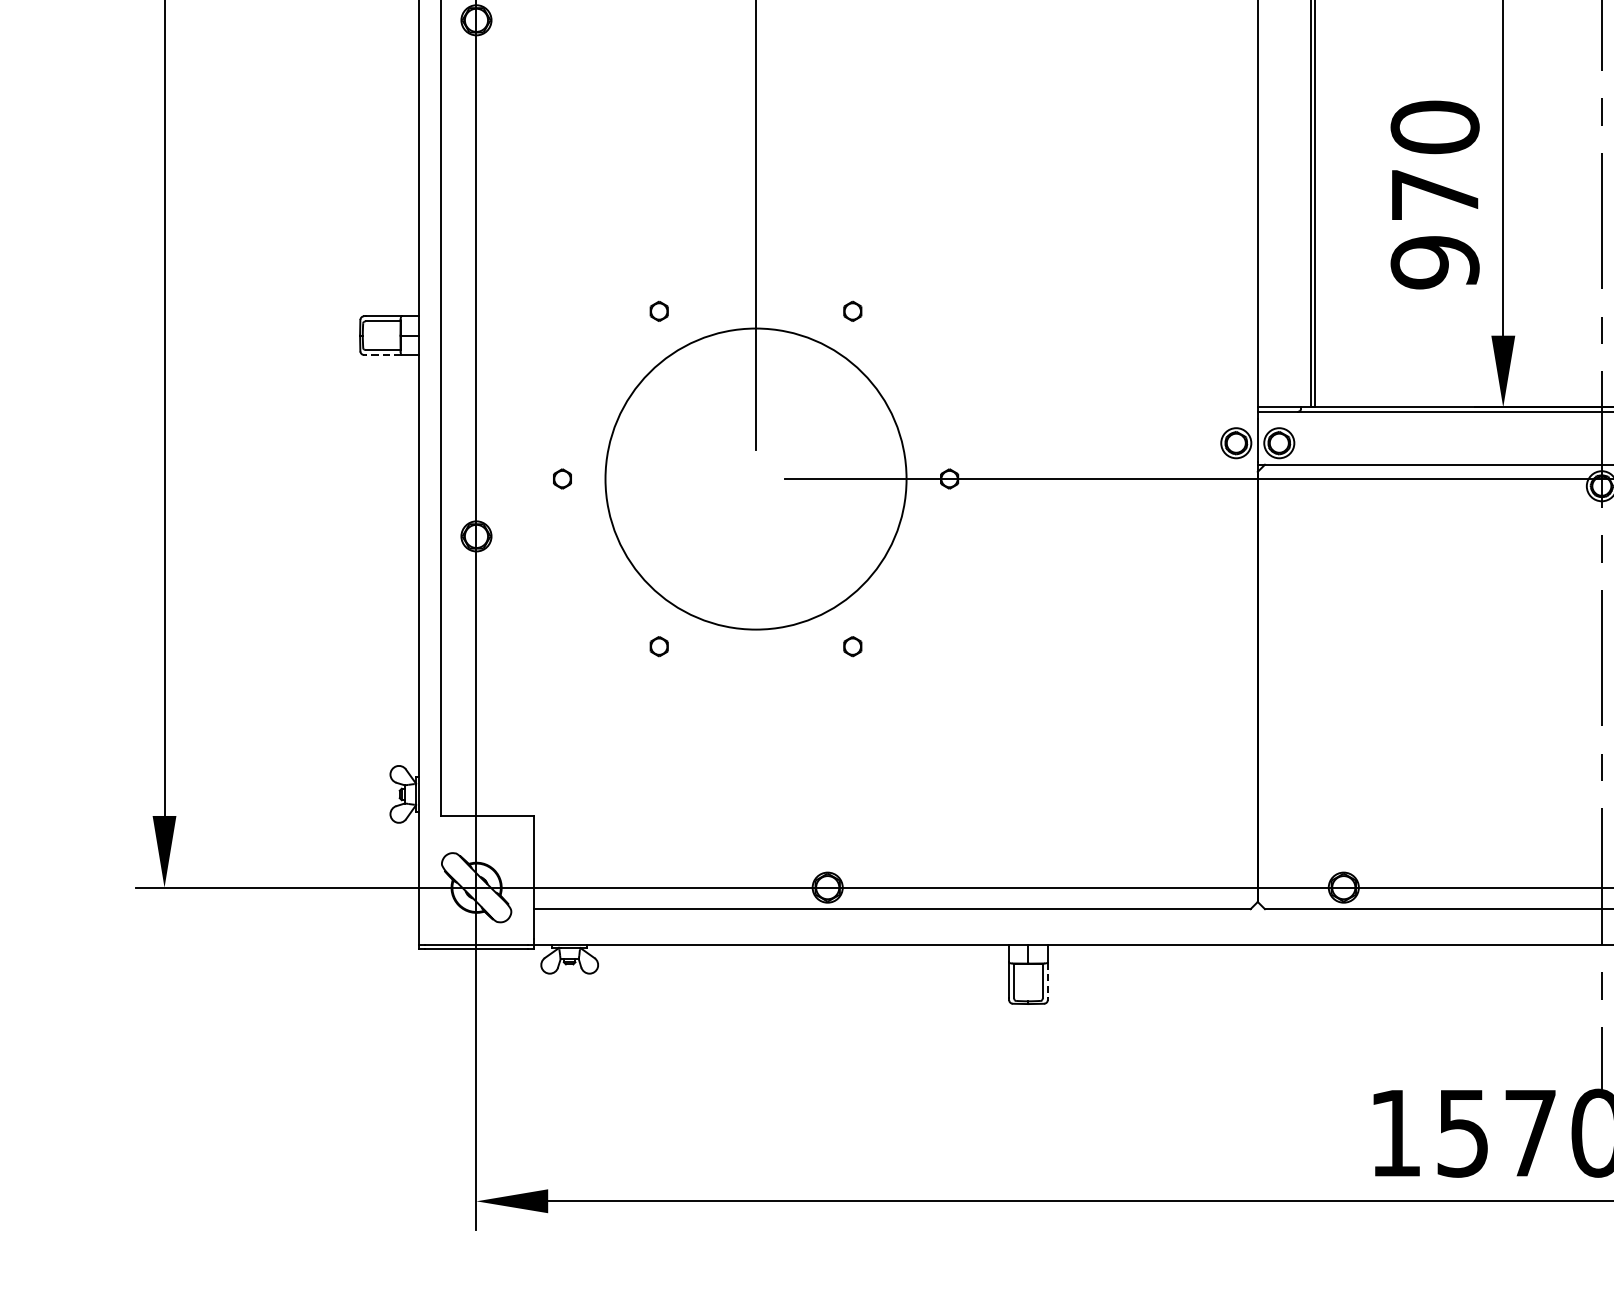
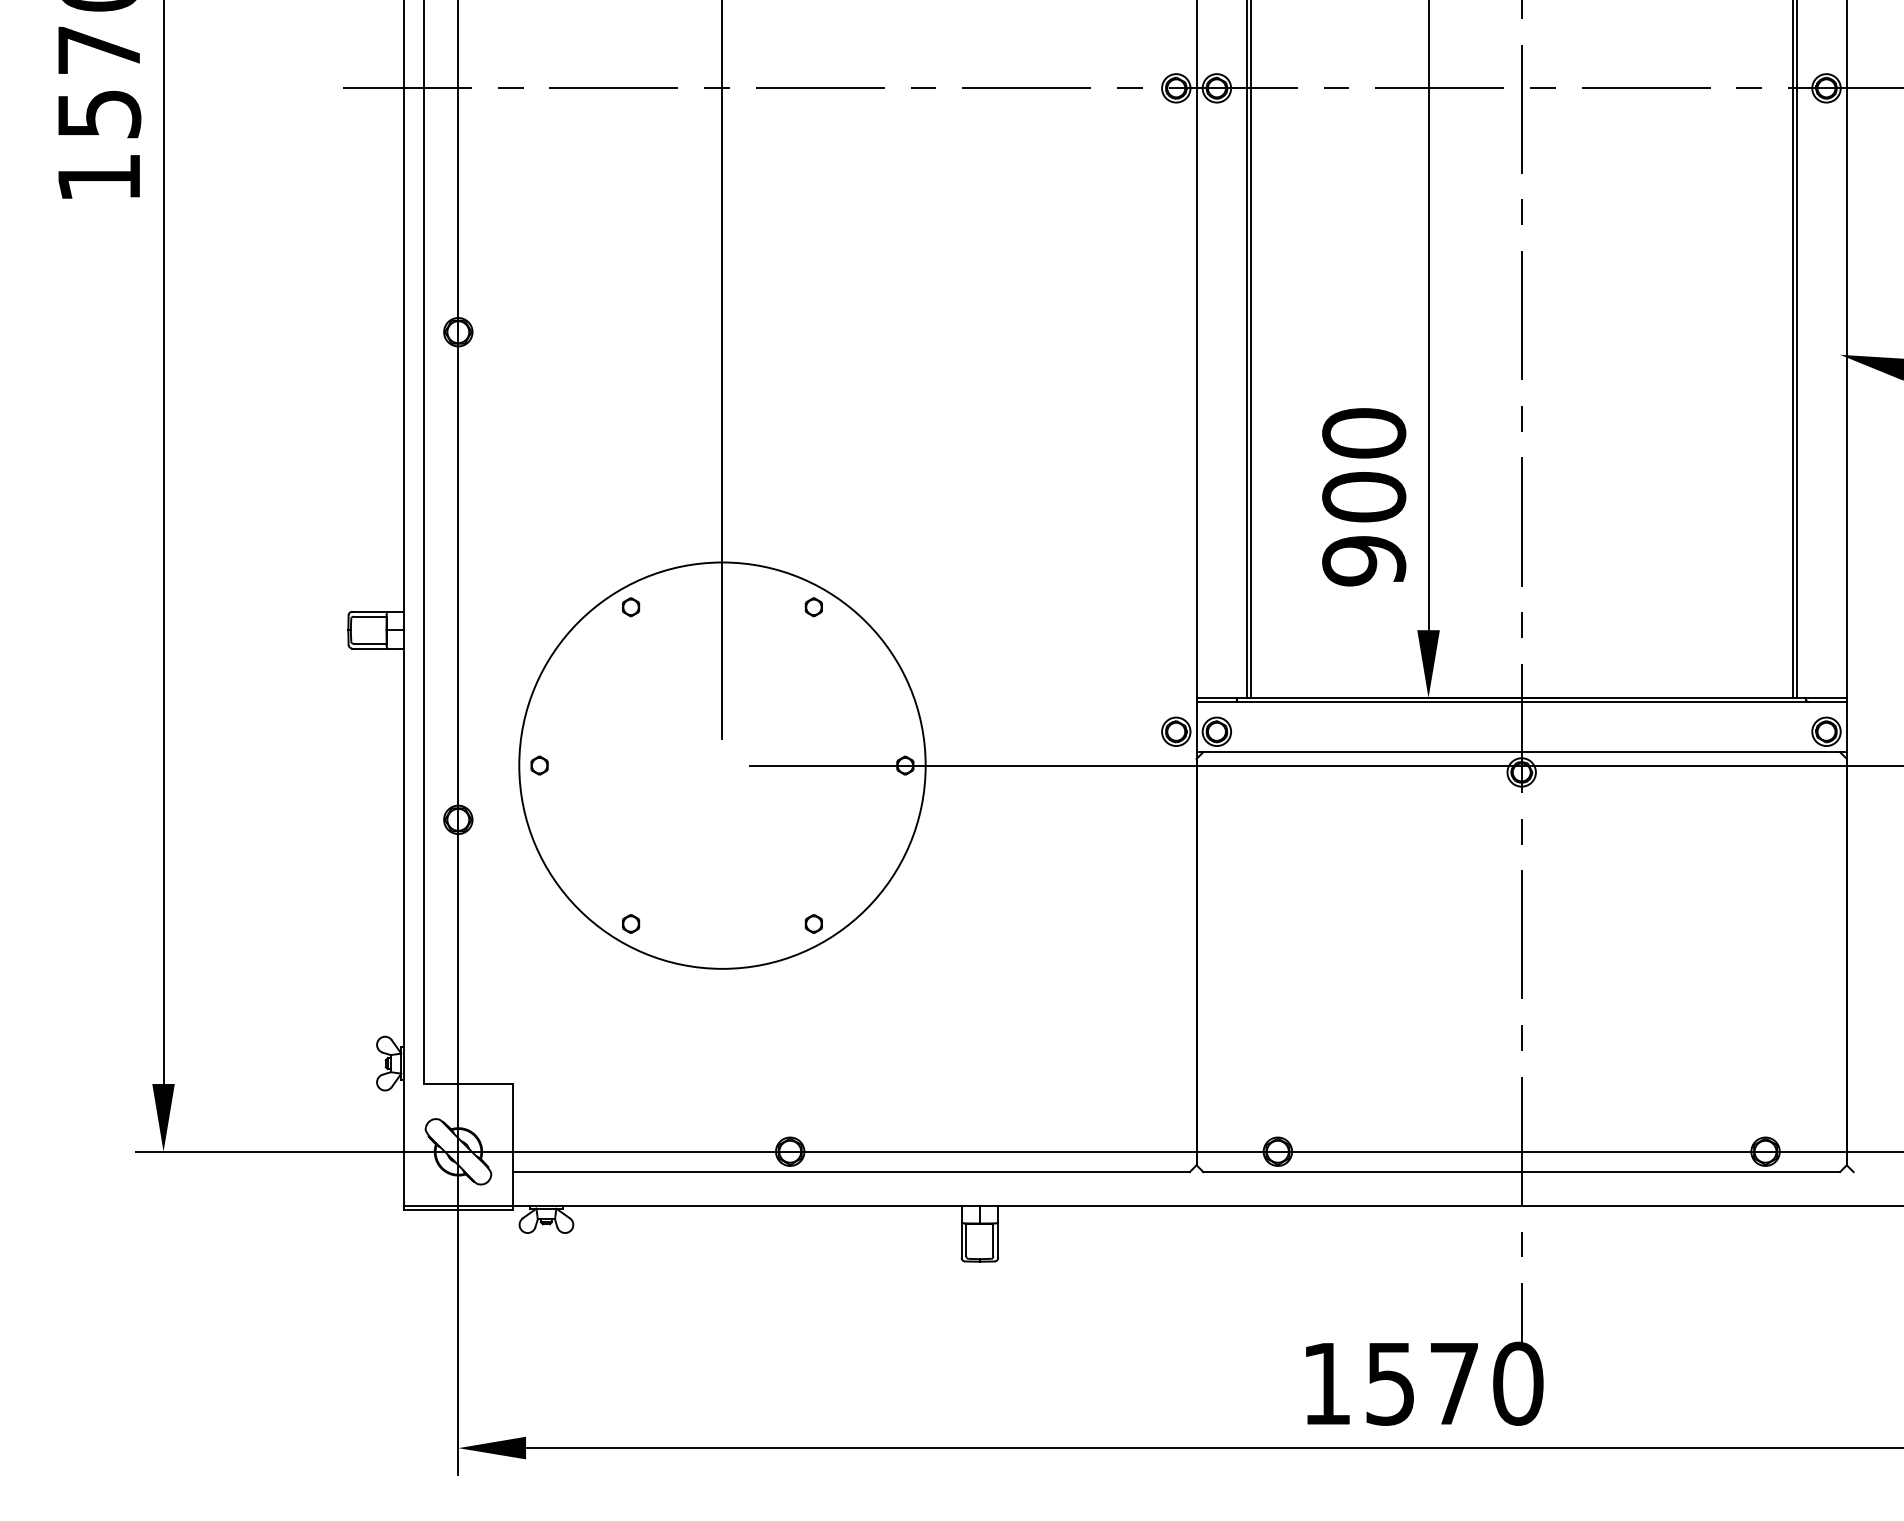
text: (1435, 195) -> (1364, 497), 970 -> 900
line: (383, 355) -> (370, 648), dashed -> solid
circle: (756, 478) -> (722, 765), size x1.43
line: (1048, 980) -> (998, 1239), dashed -> solid

